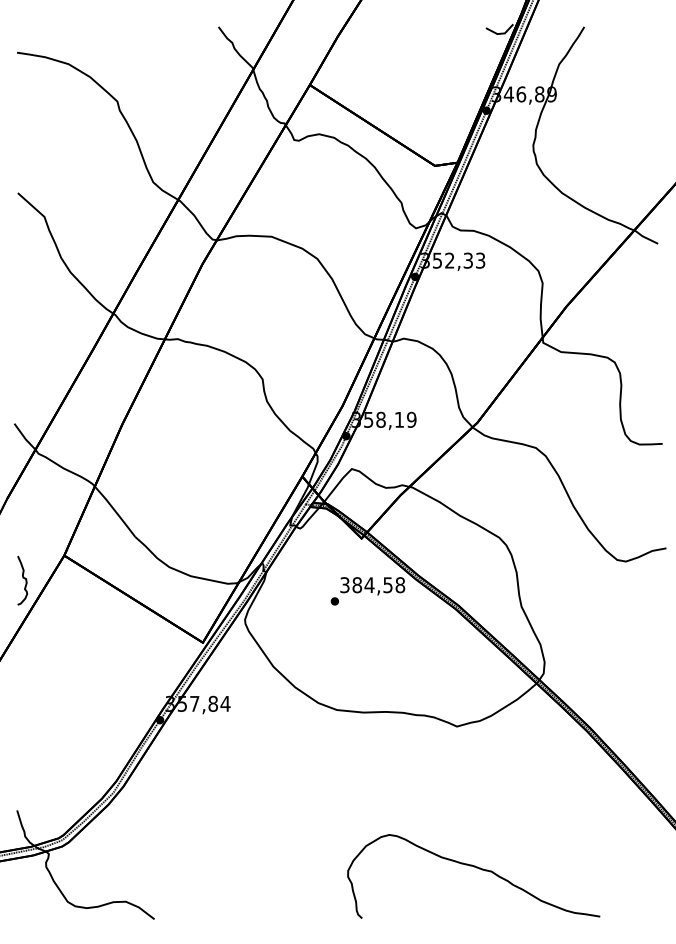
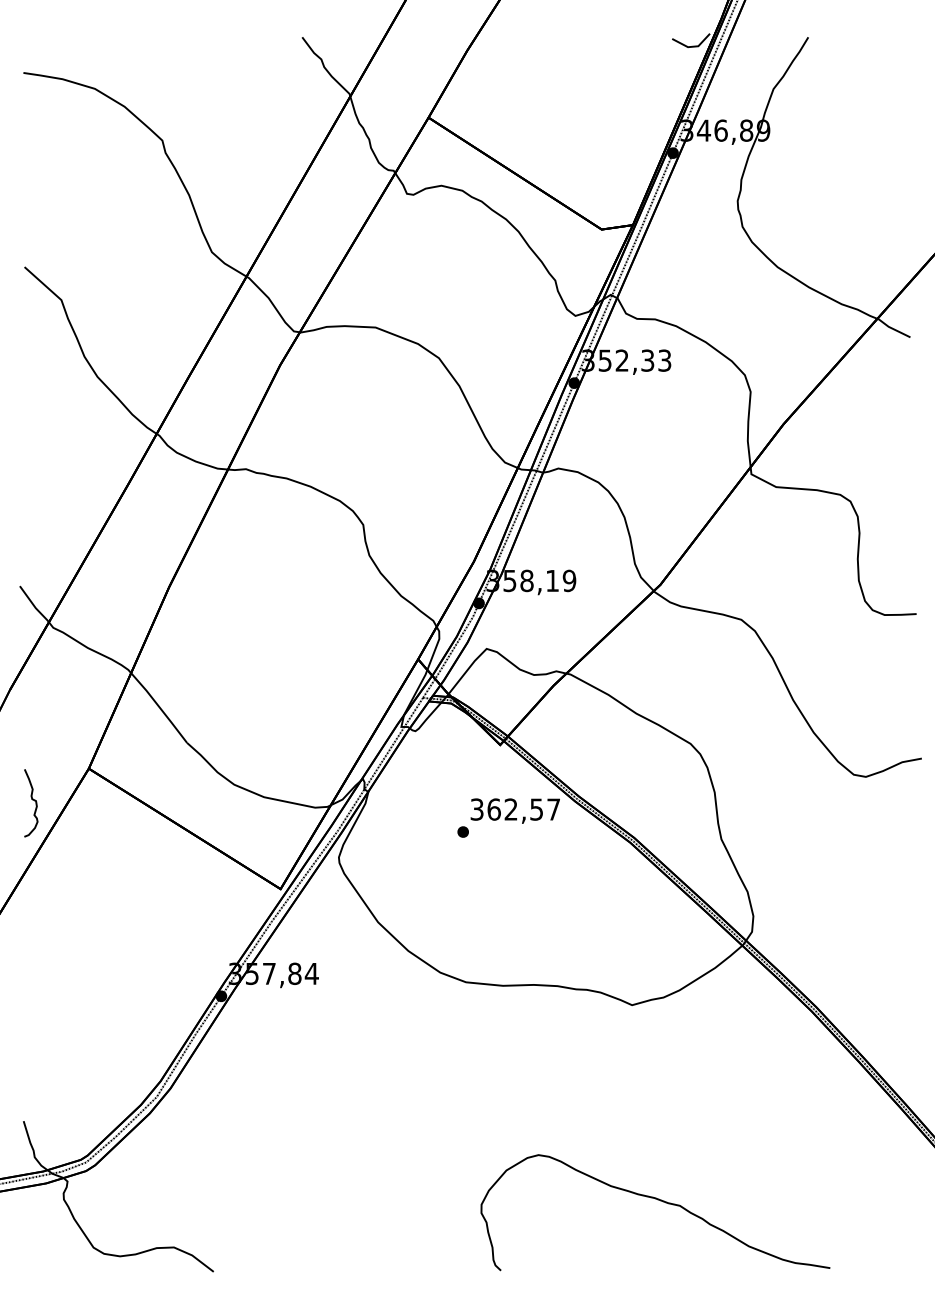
text: (378, 585) -> (523, 810), 384,58 -> 362,57

